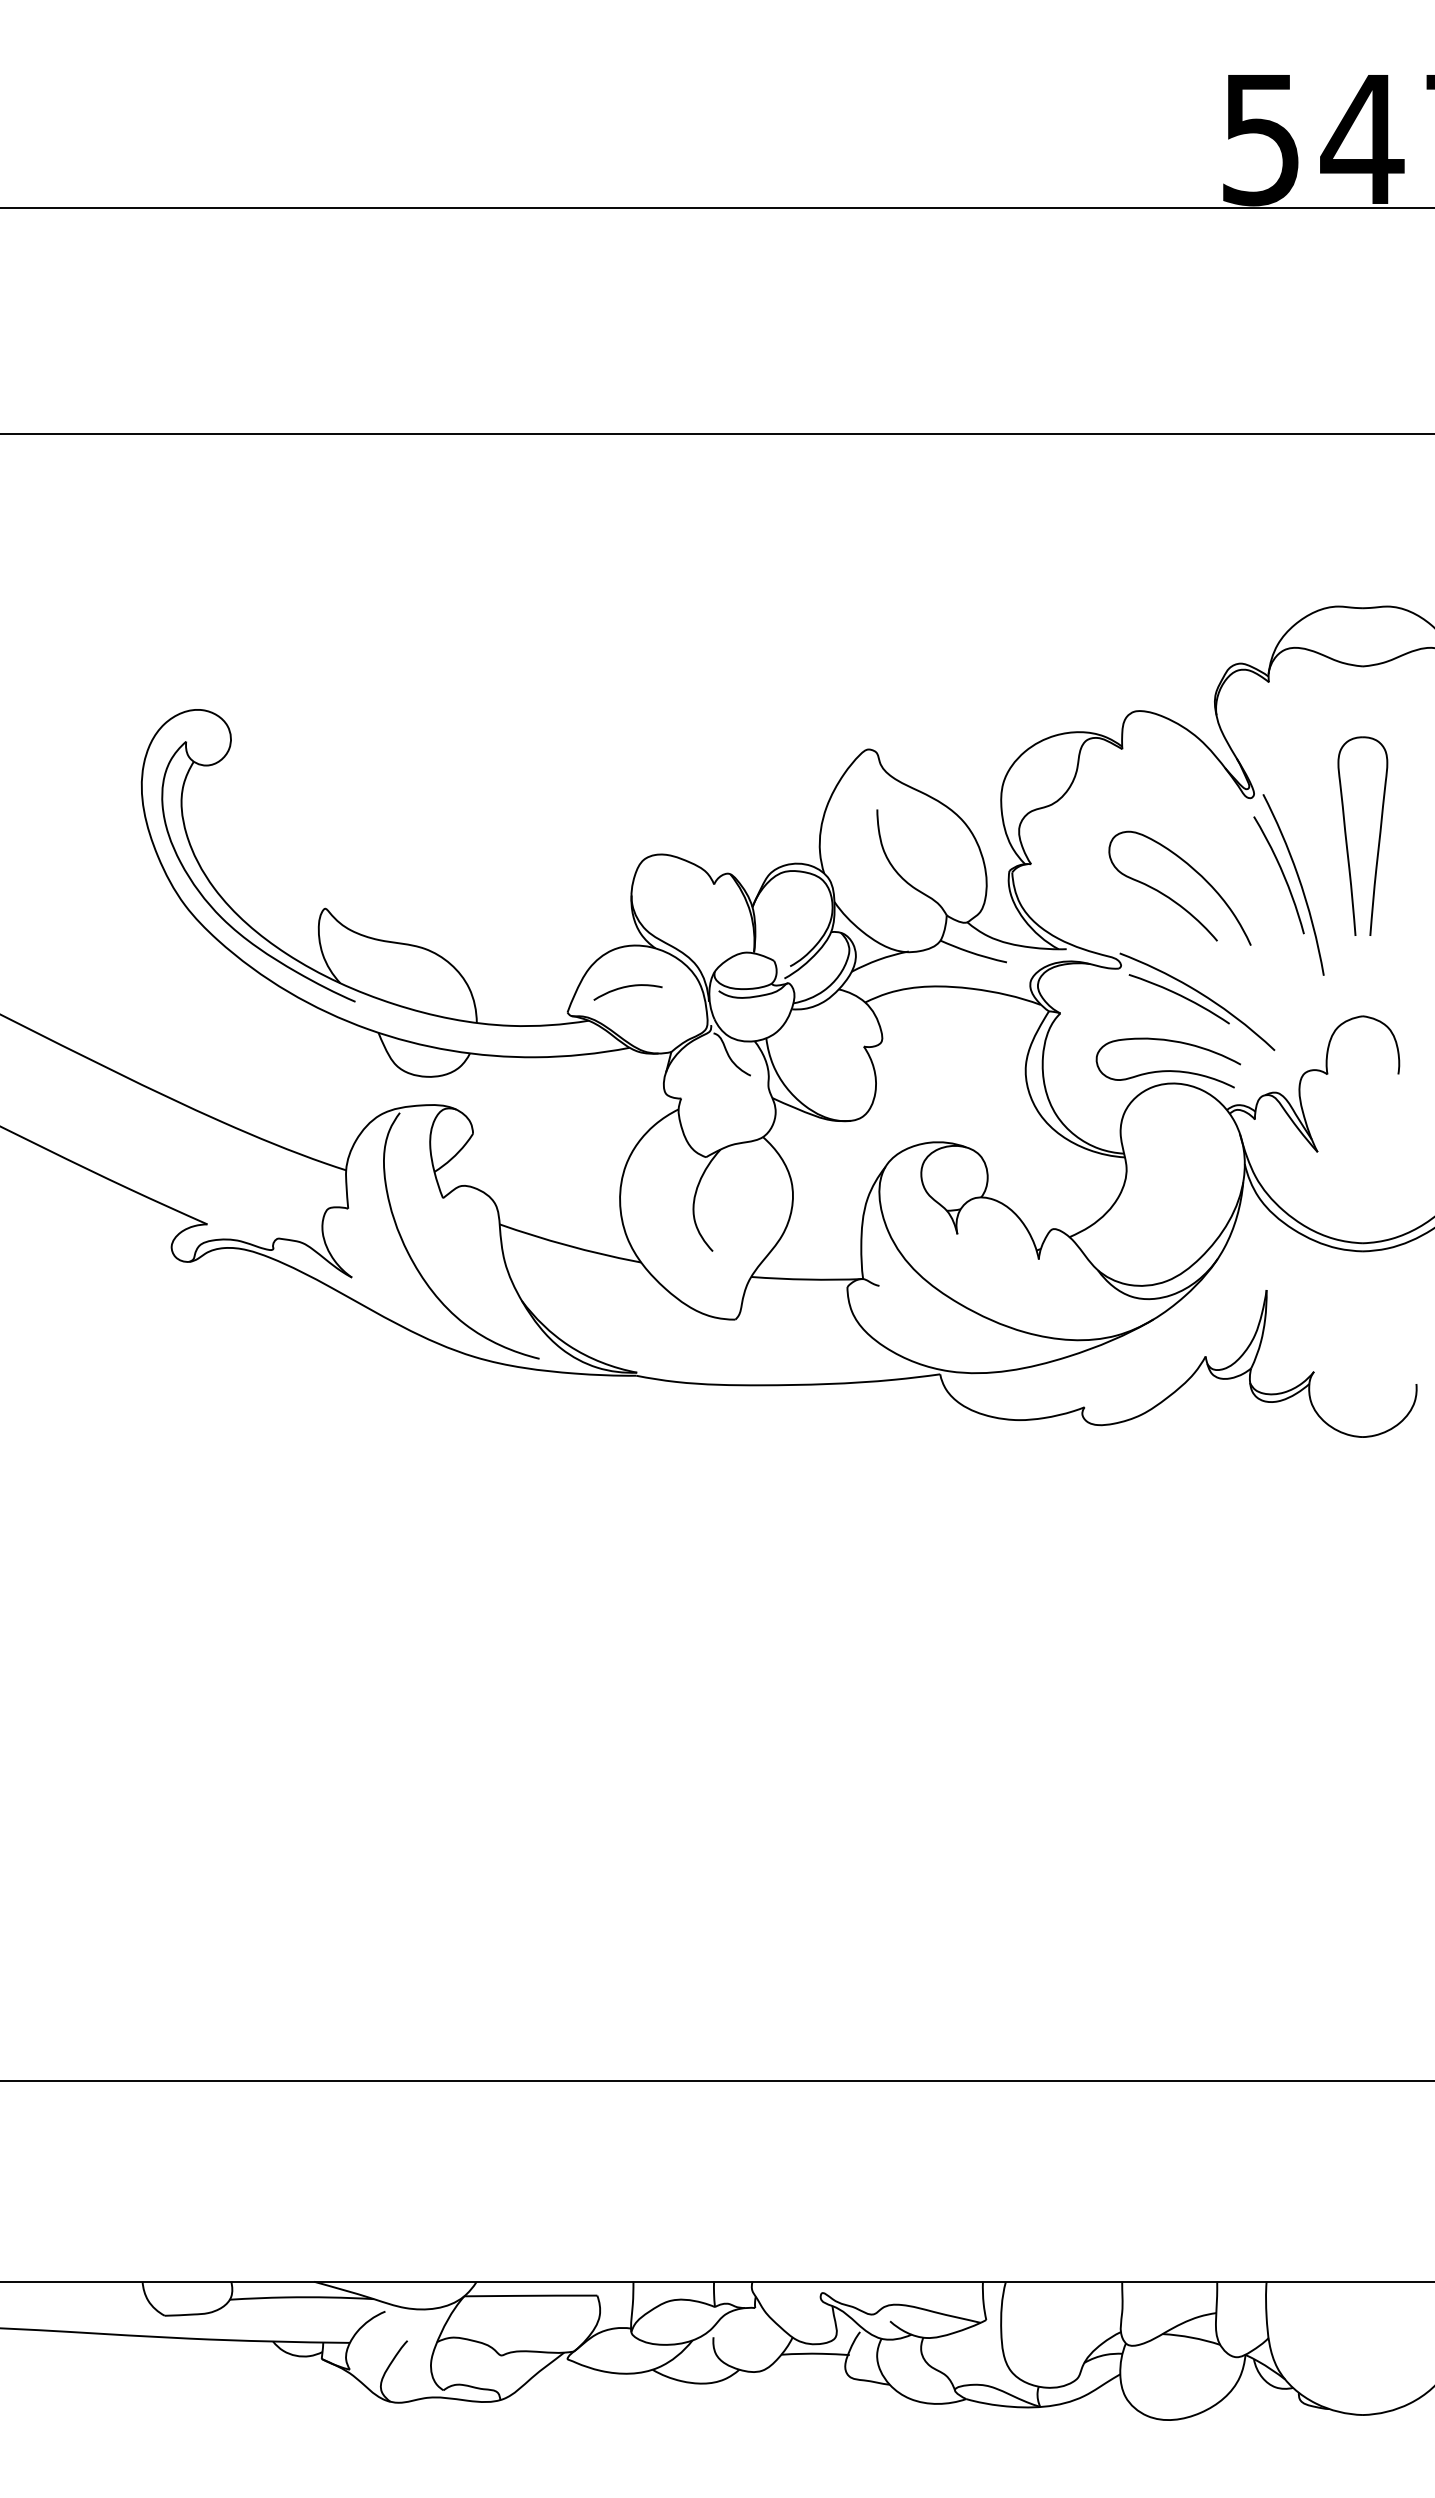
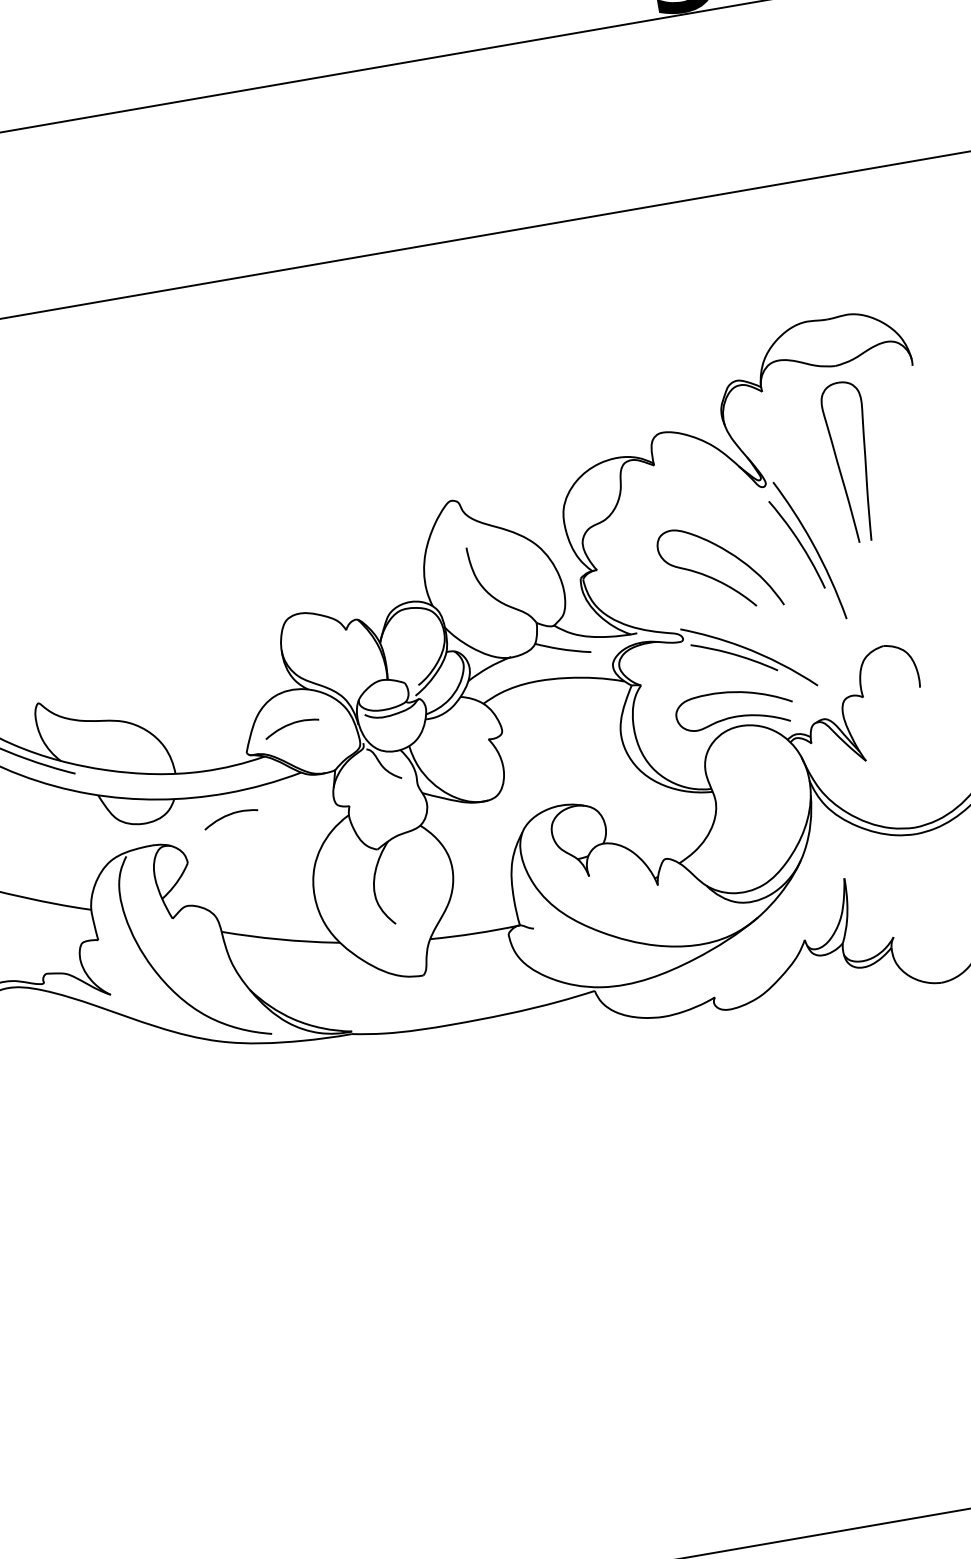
part: (1347, 840) -> (840, 467), moved
curve: (534, 1084) -> (230, 815), added

